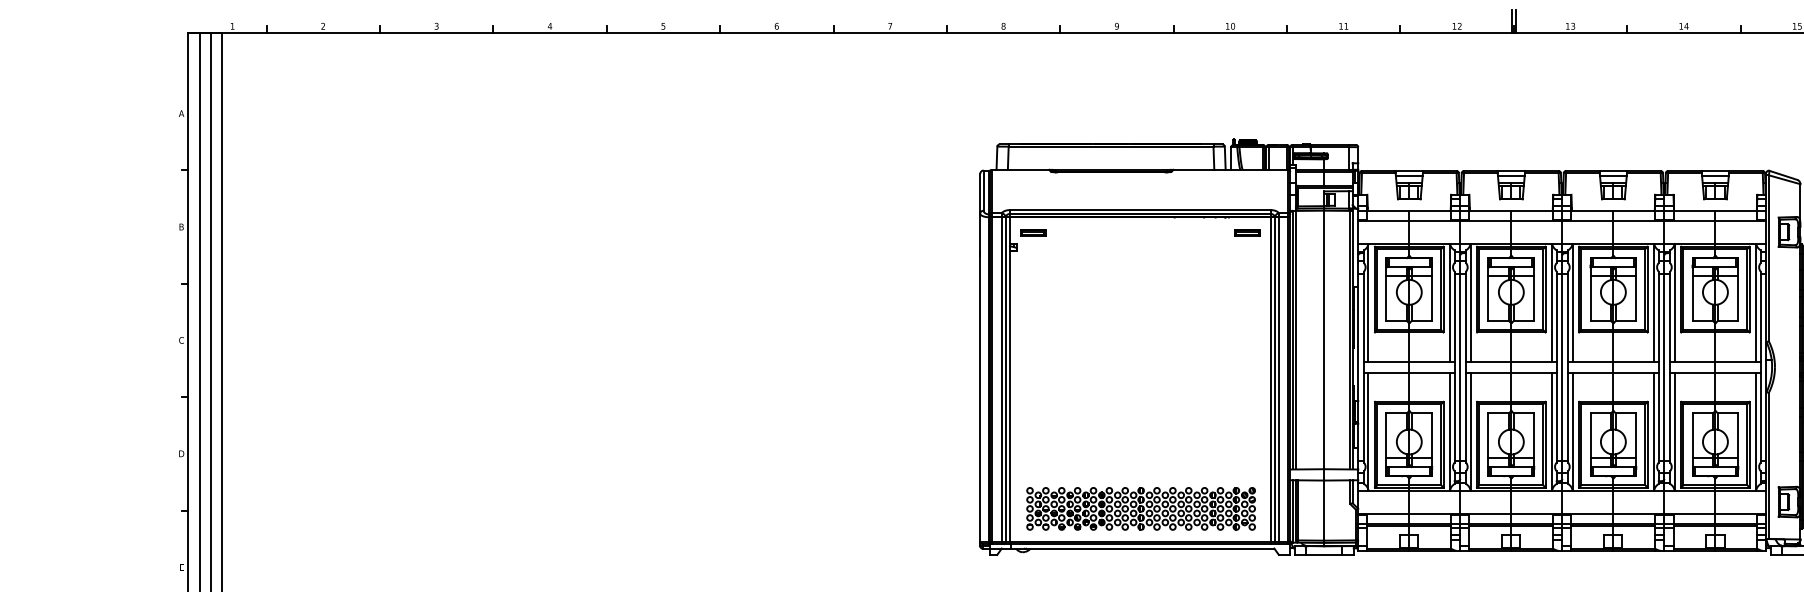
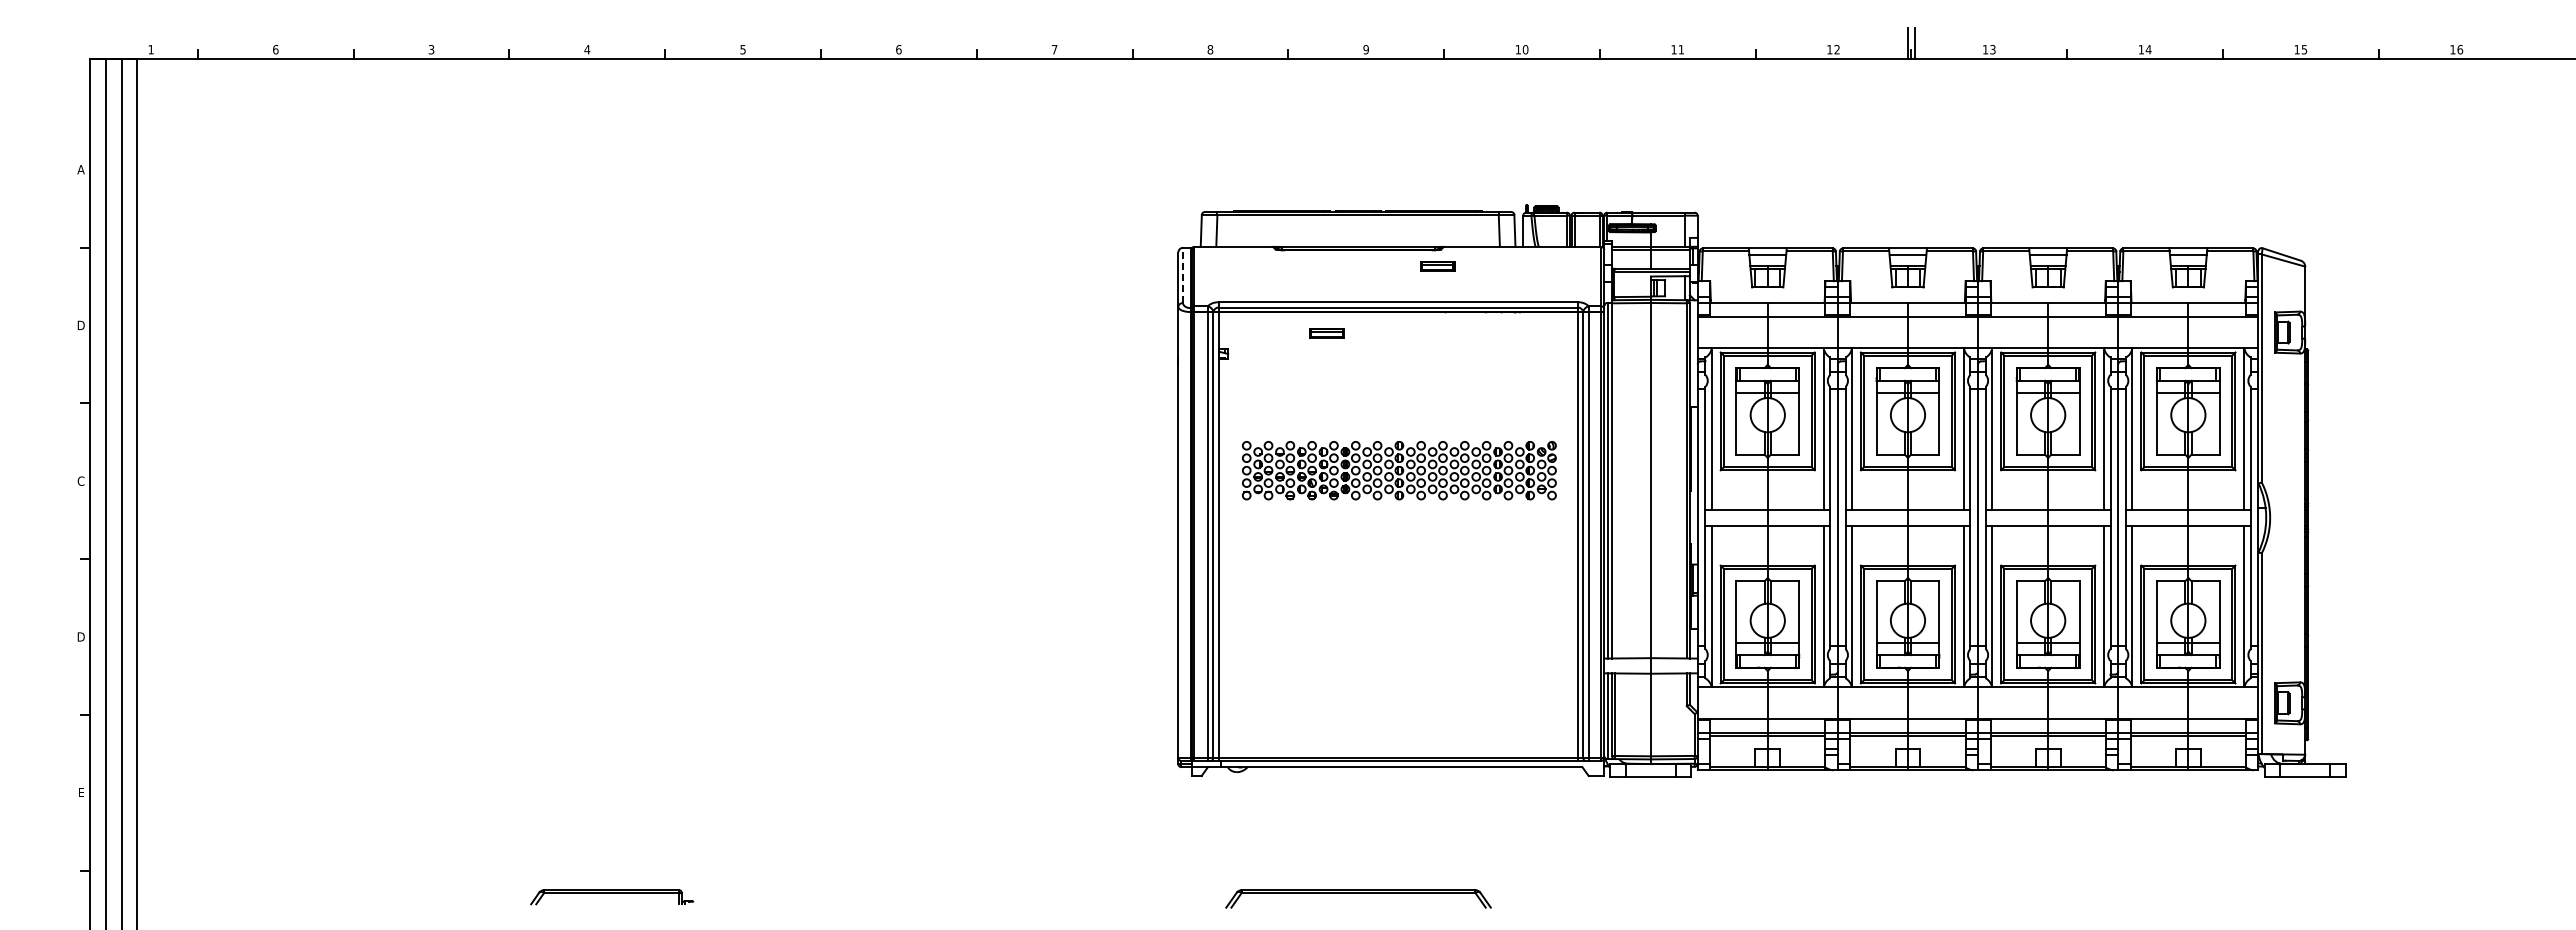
text: (323, 26) -> (275, 49), 2 -> 6
line: (983, 190) -> (1183, 275), solid -> dashed
text: (181, 226) -> (80, 324), B -> D
part: (1032, 232) -> (1326, 333), moved
part: (1247, 232) -> (1437, 266), moved
part: (1141, 508) -> (1399, 470), moved

